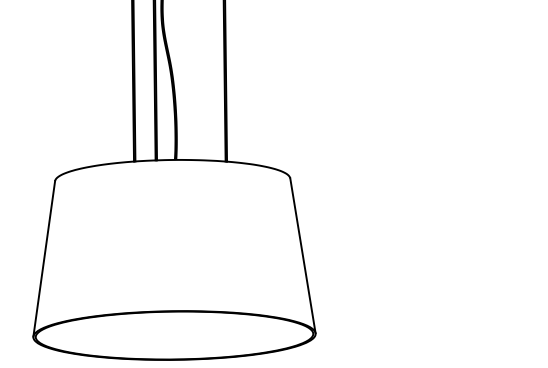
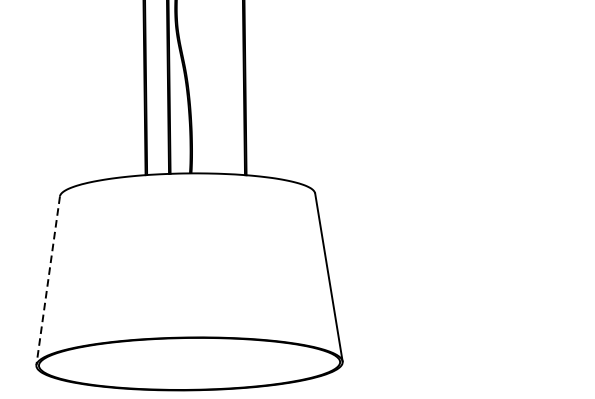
line: (44, 259) -> (48, 281), solid -> dashed

